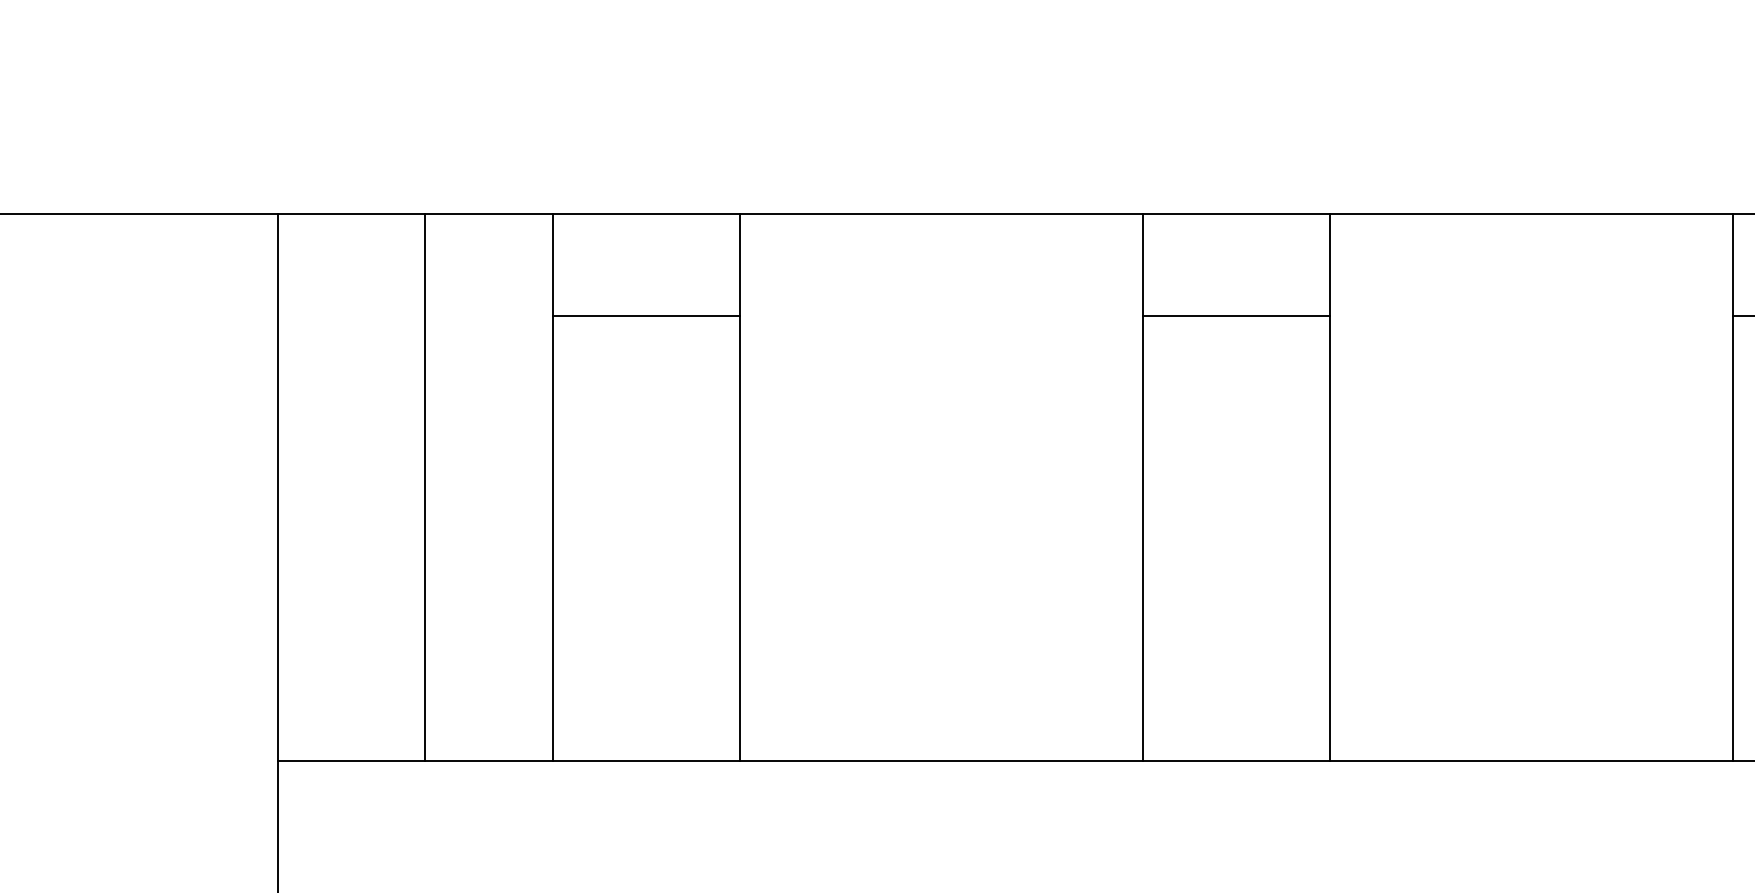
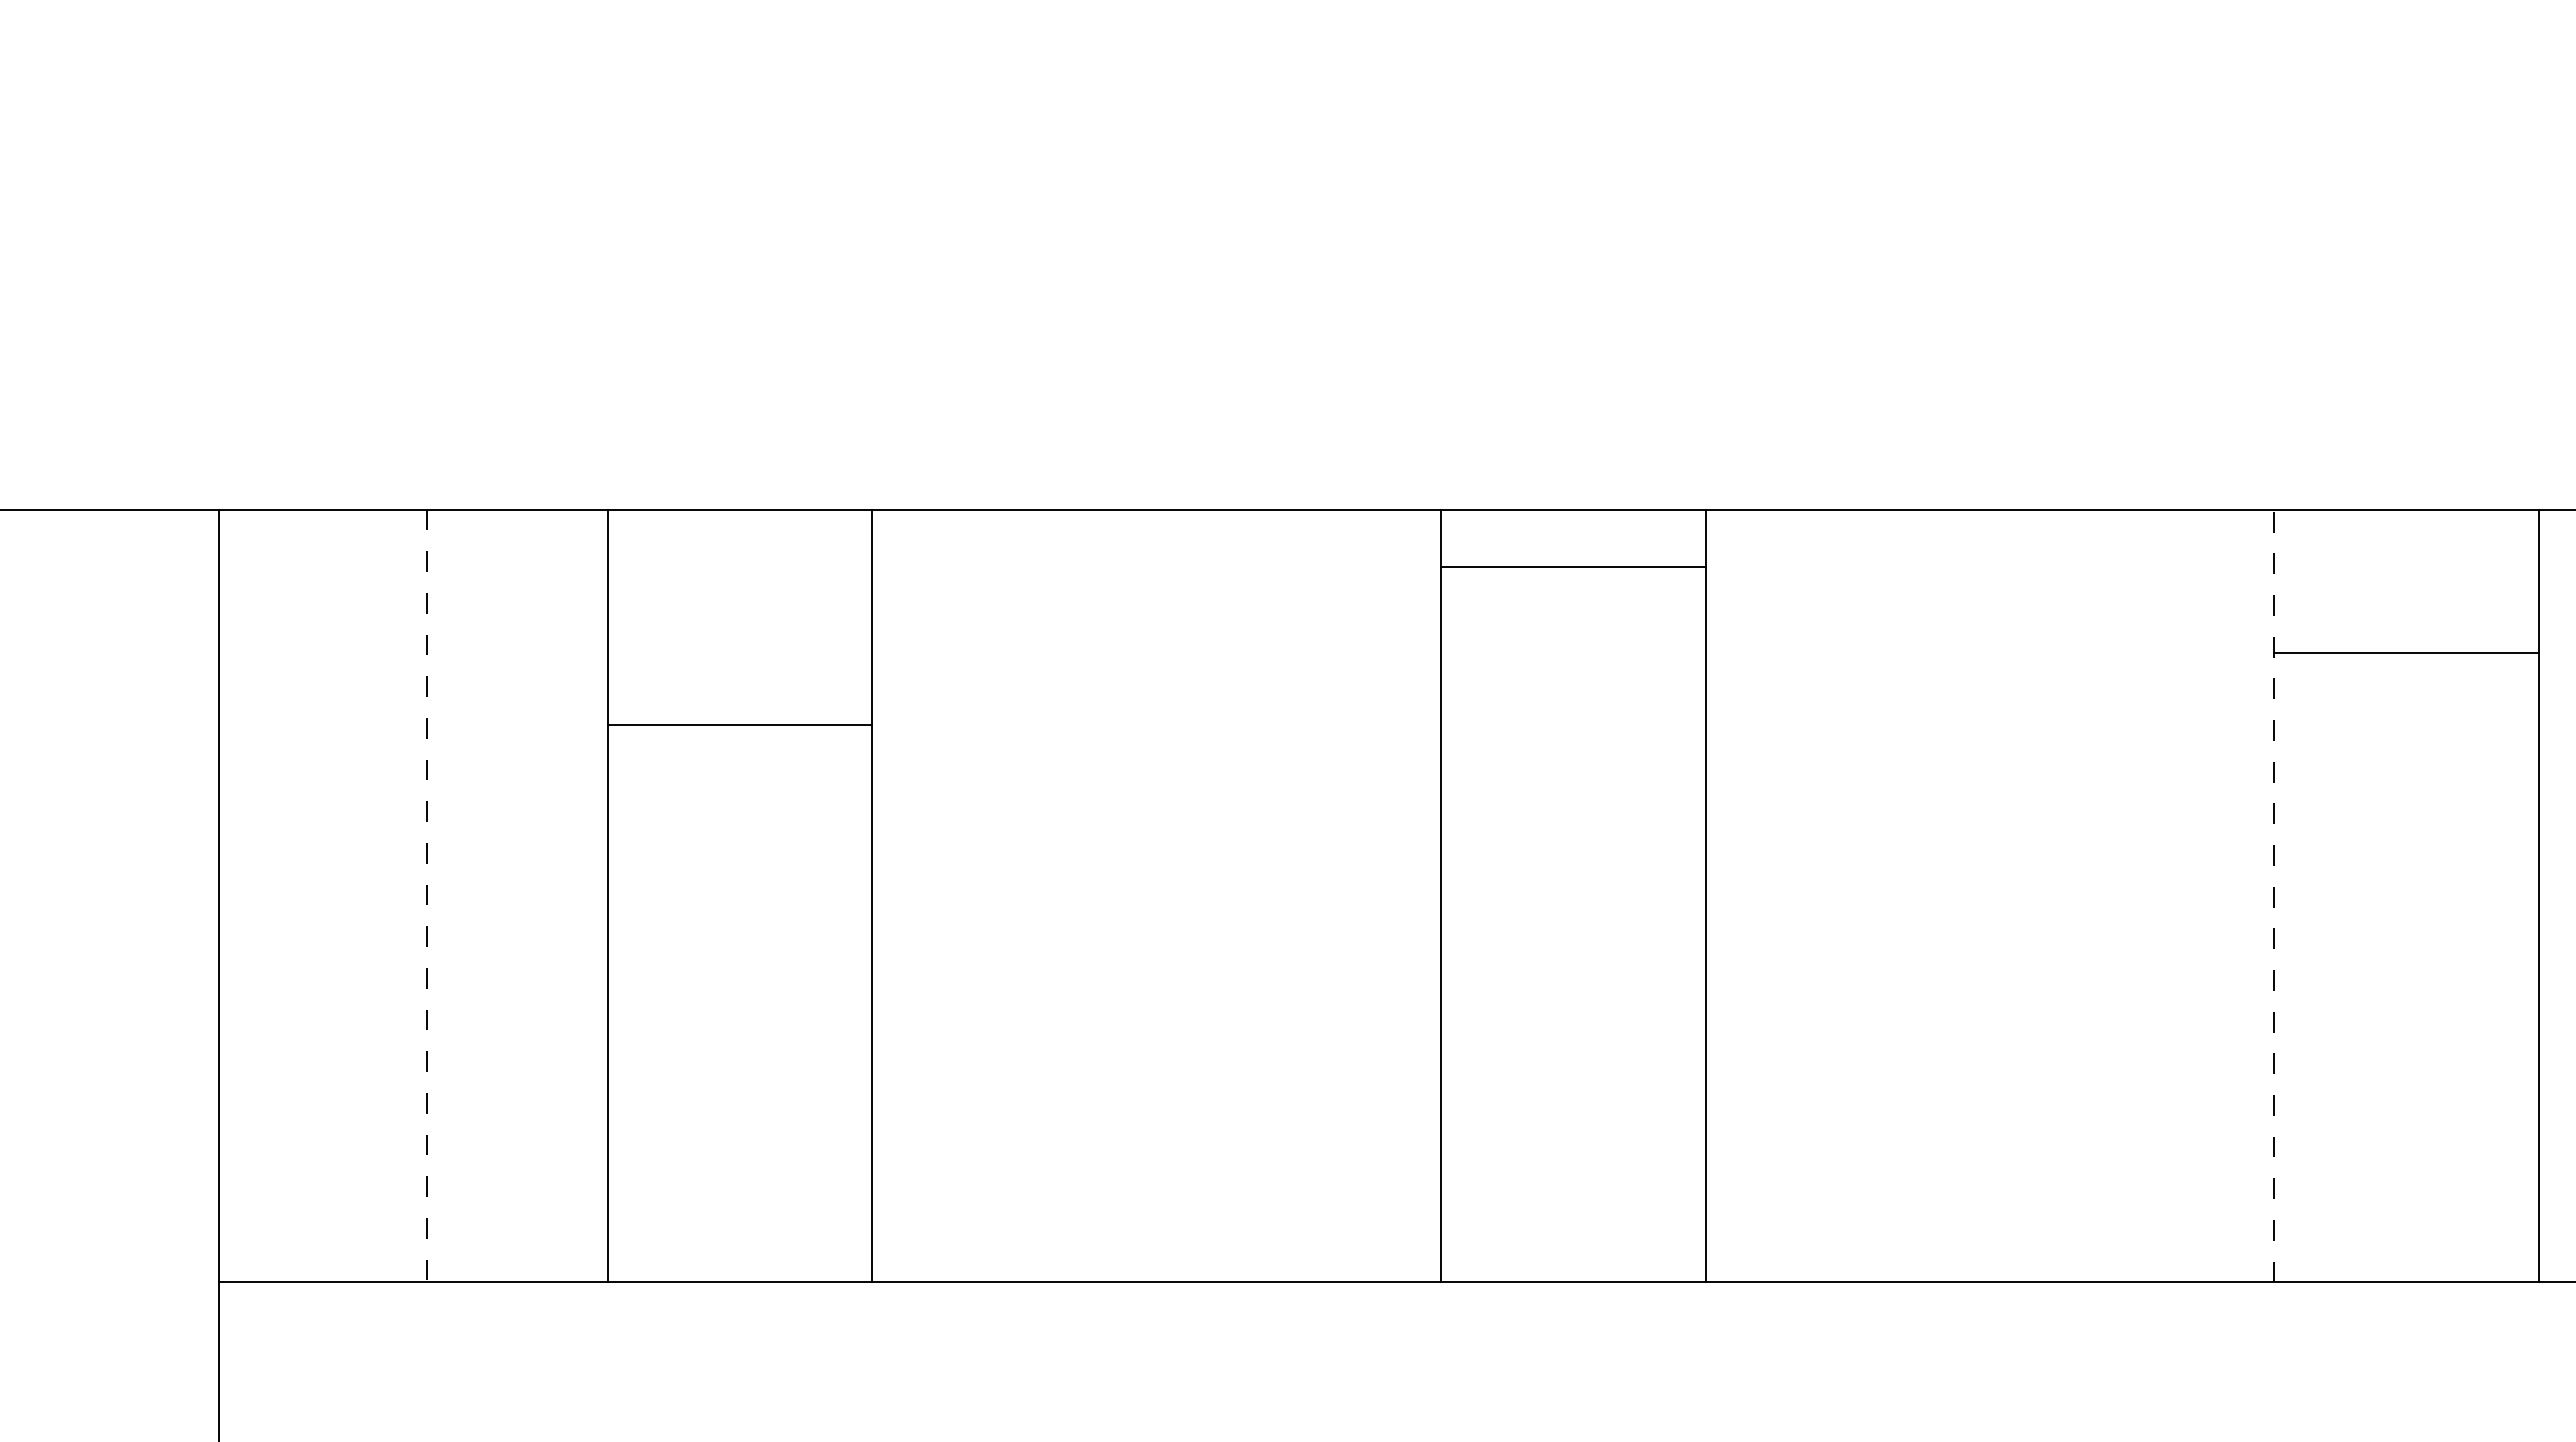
line: (646, 315) -> (739, 725), moved
line: (1236, 315) -> (1572, 567), moved
line: (1733, 487) -> (2274, 895), solid -> dashed
line: (425, 488) -> (427, 896), solid -> dashed

